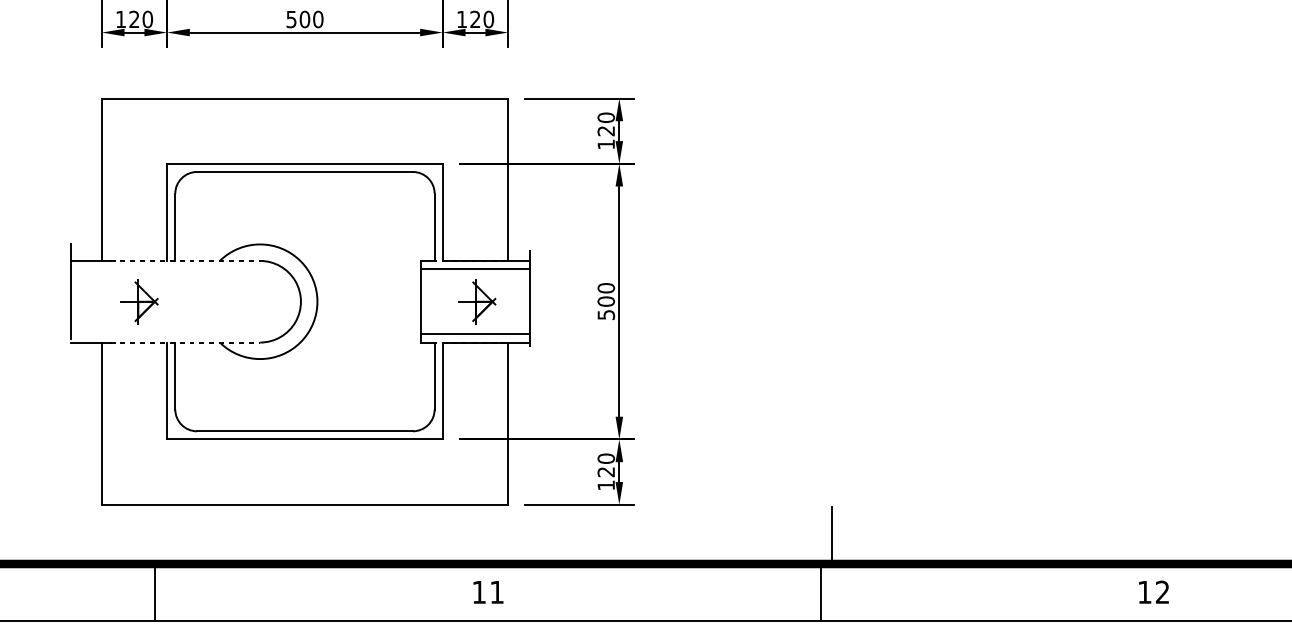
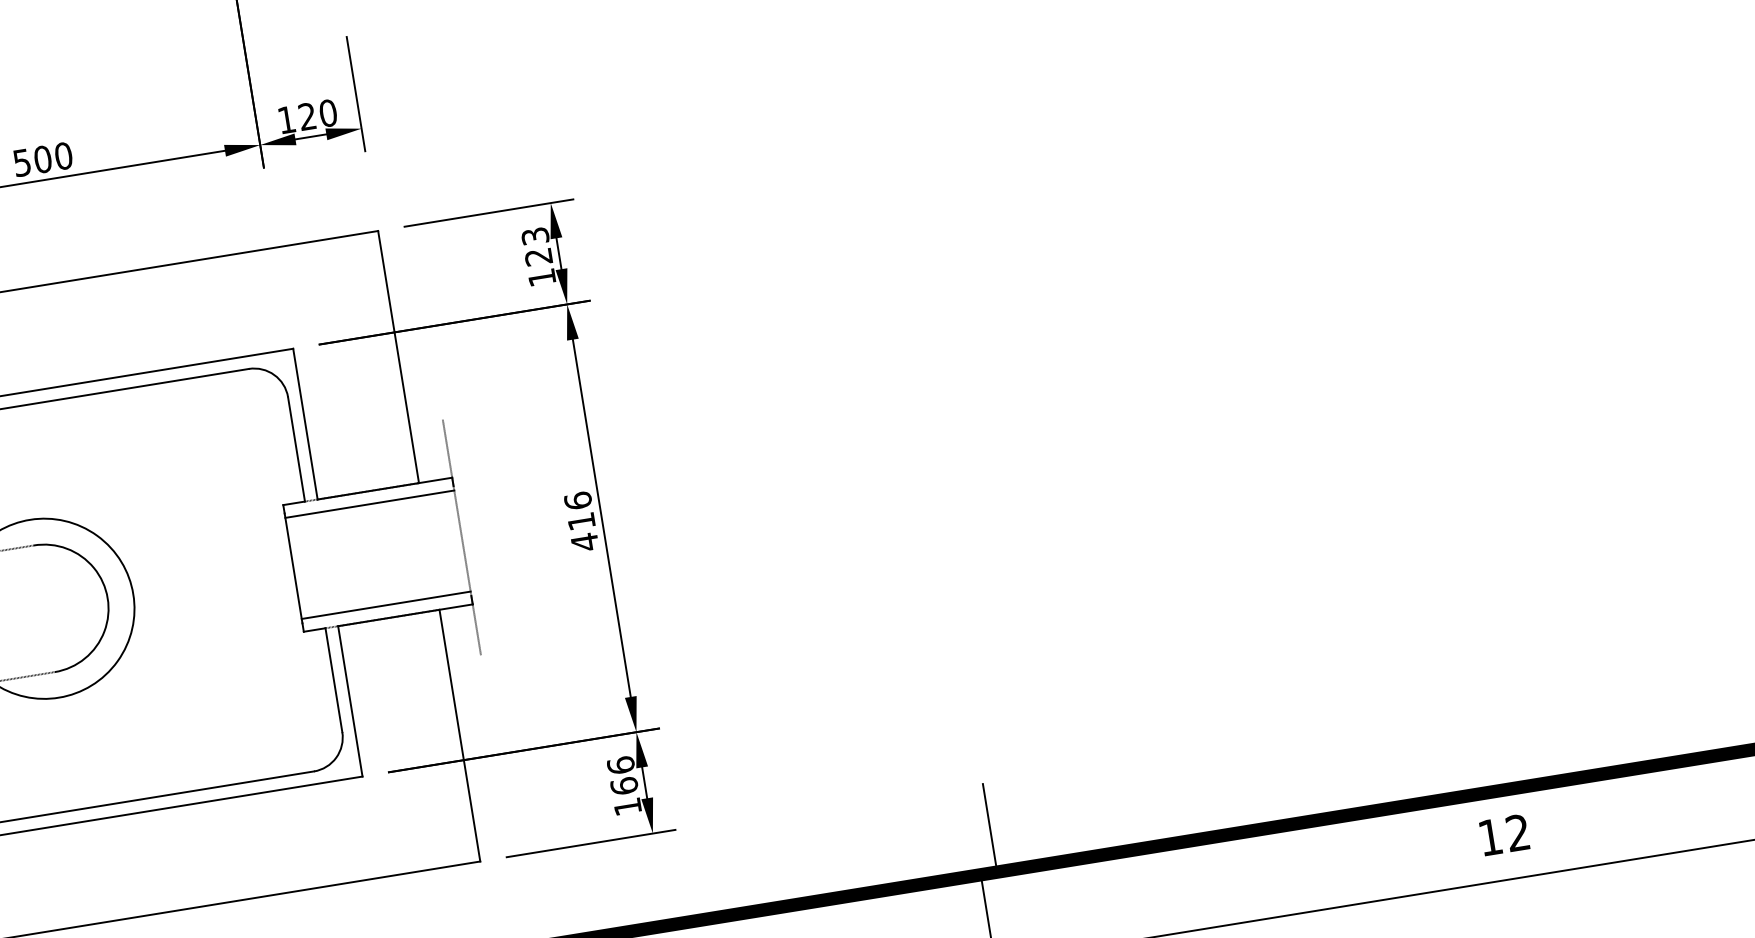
text: (605, 117) -> (534, 236), 120 -> 123
part: (477, 301) -> (381, 553), removed
text: (606, 301) -> (581, 521), 500 -> 416
text: (606, 465) -> (623, 775), 120 -> 166

